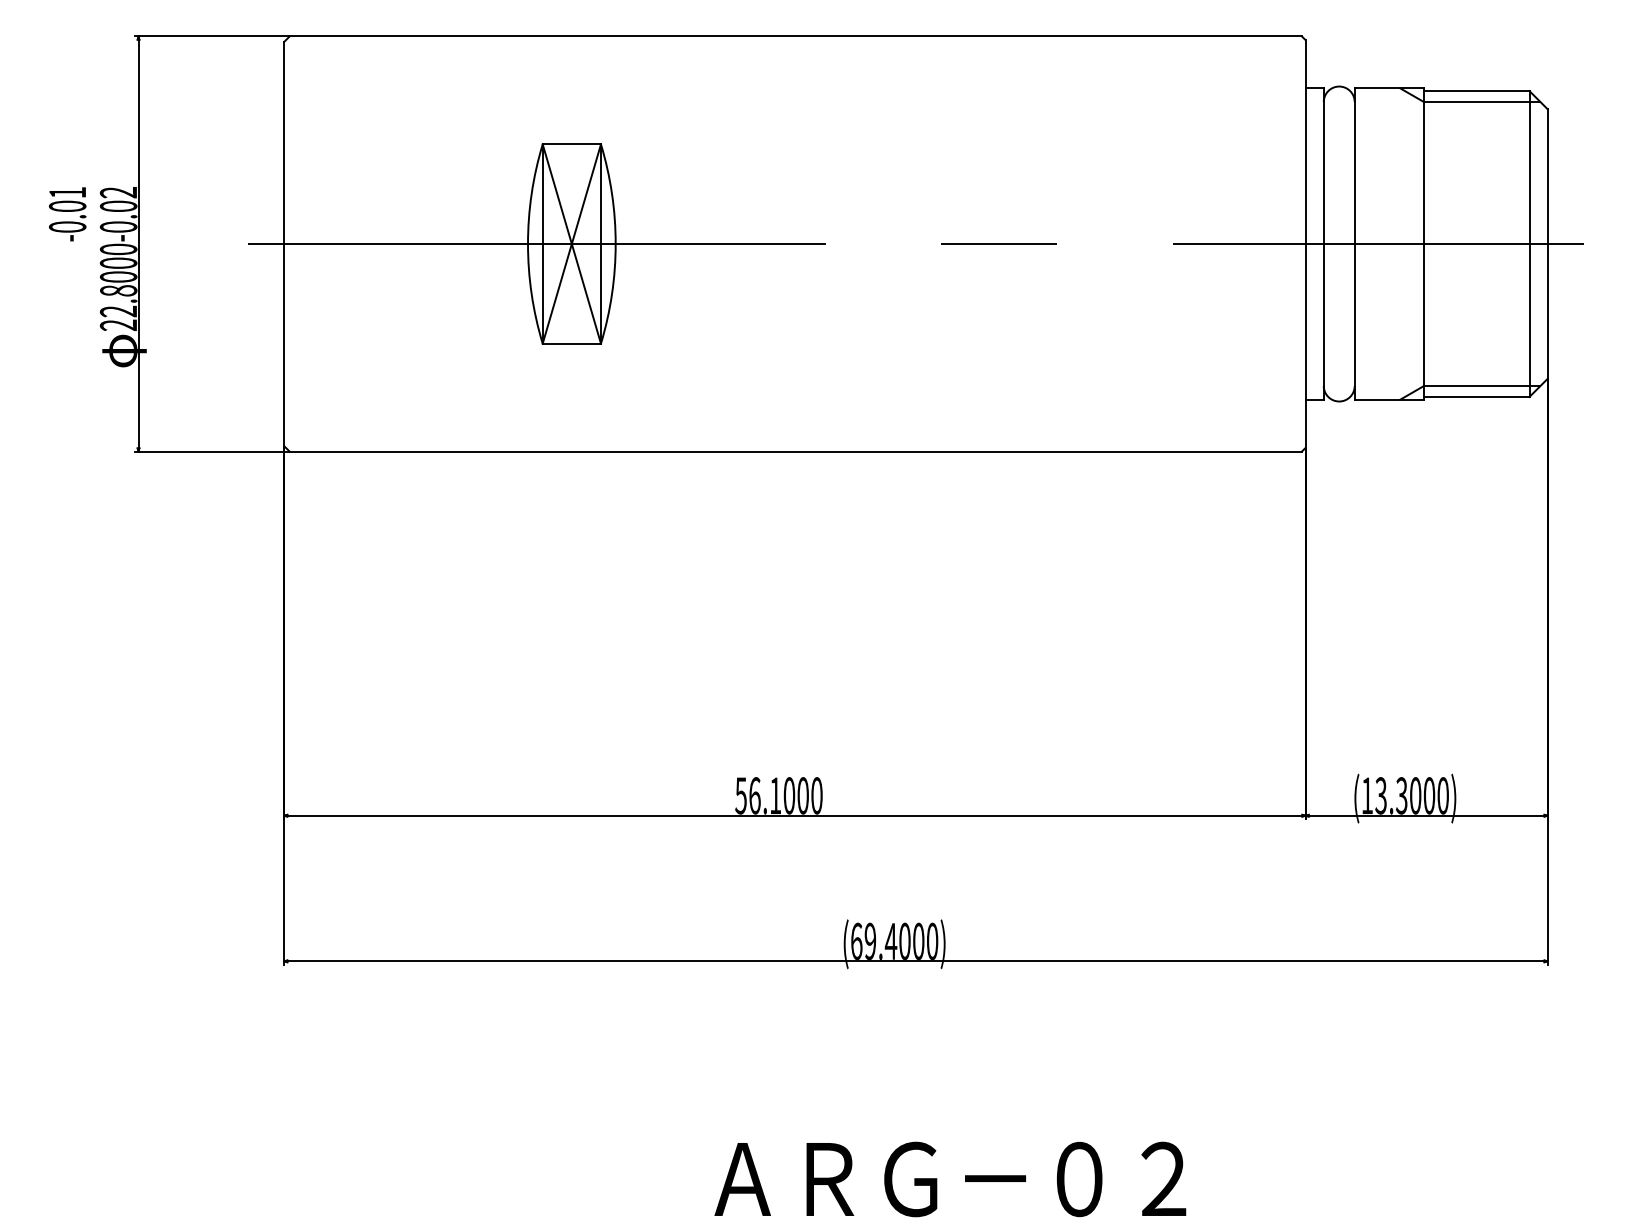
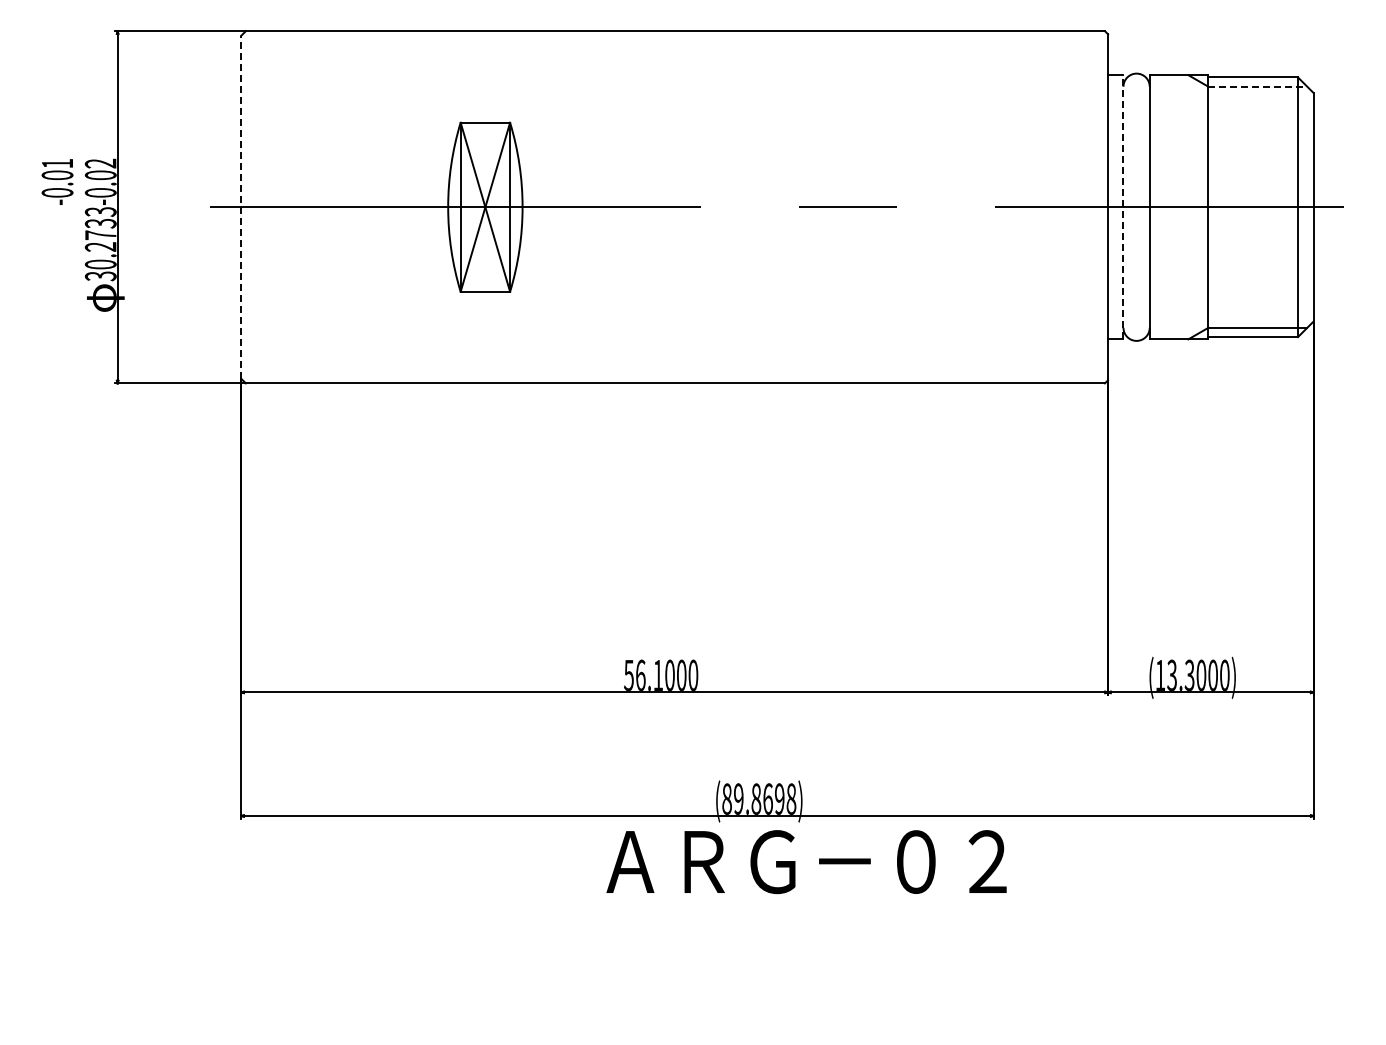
line: (1482, 101) -> (1258, 86), solid -> dashed
line: (284, 243) -> (241, 206), solid -> dashed
line: (1323, 243) -> (1123, 206), solid -> dashed
text: (118, 287) -> (100, 244), 22.8000 -> 30.2733
text: (894, 940) -> (759, 798), 69.4000) -> 89.8698)
text: (950, 1179) -> (806, 862), moved

